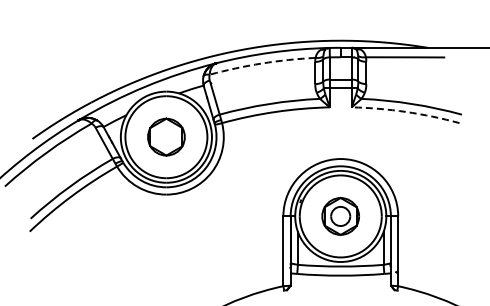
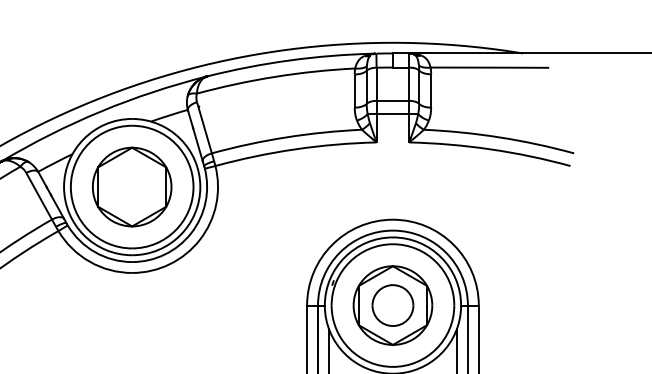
arc: (262, 63) -> (275, 76), dashed -> solid
arc: (406, 111) -> (491, 148), dashed -> solid
part: (166, 136) -> (132, 186), size x1.43
part: (340, 216) -> (392, 305), size x1.43

